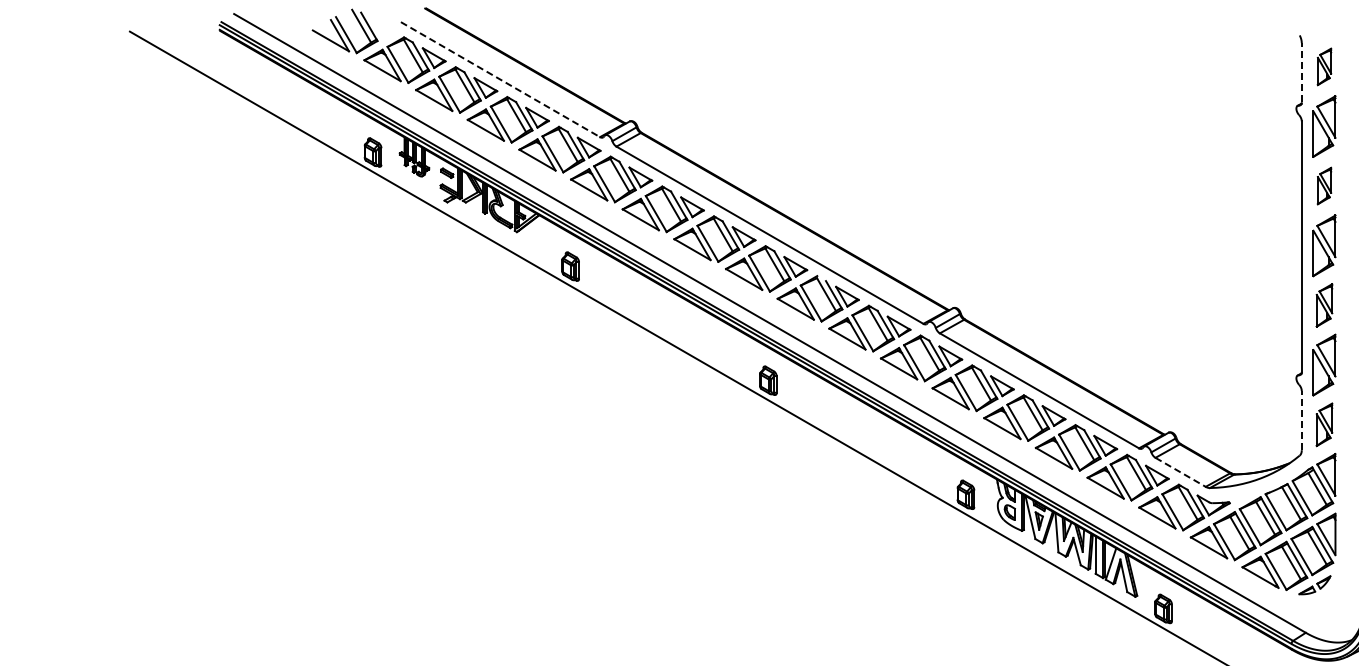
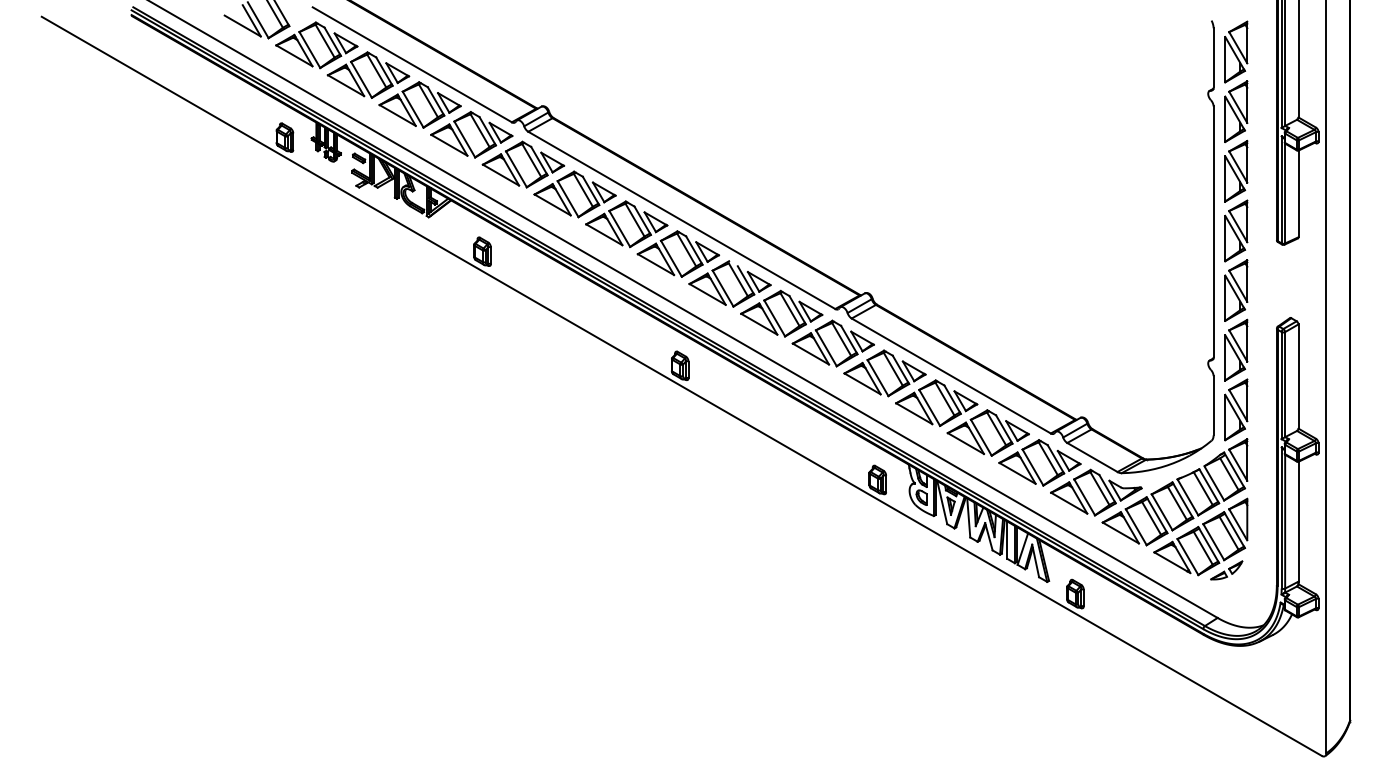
part: (1324, 66) -> (1236, 51), size x1.67
line: (1301, 72) -> (1213, 57), dashed -> solid
line: (500, 79) -> (412, 64), dashed -> solid
part: (1324, 185) -> (1236, 170), size x1.67
part: (1324, 305) -> (1236, 290), size x1.43
line: (1301, 420) -> (1213, 405), dashed -> solid
part: (1324, 424) -> (1236, 409), size x1.43
line: (1180, 472) -> (1092, 457), dashed -> solid

